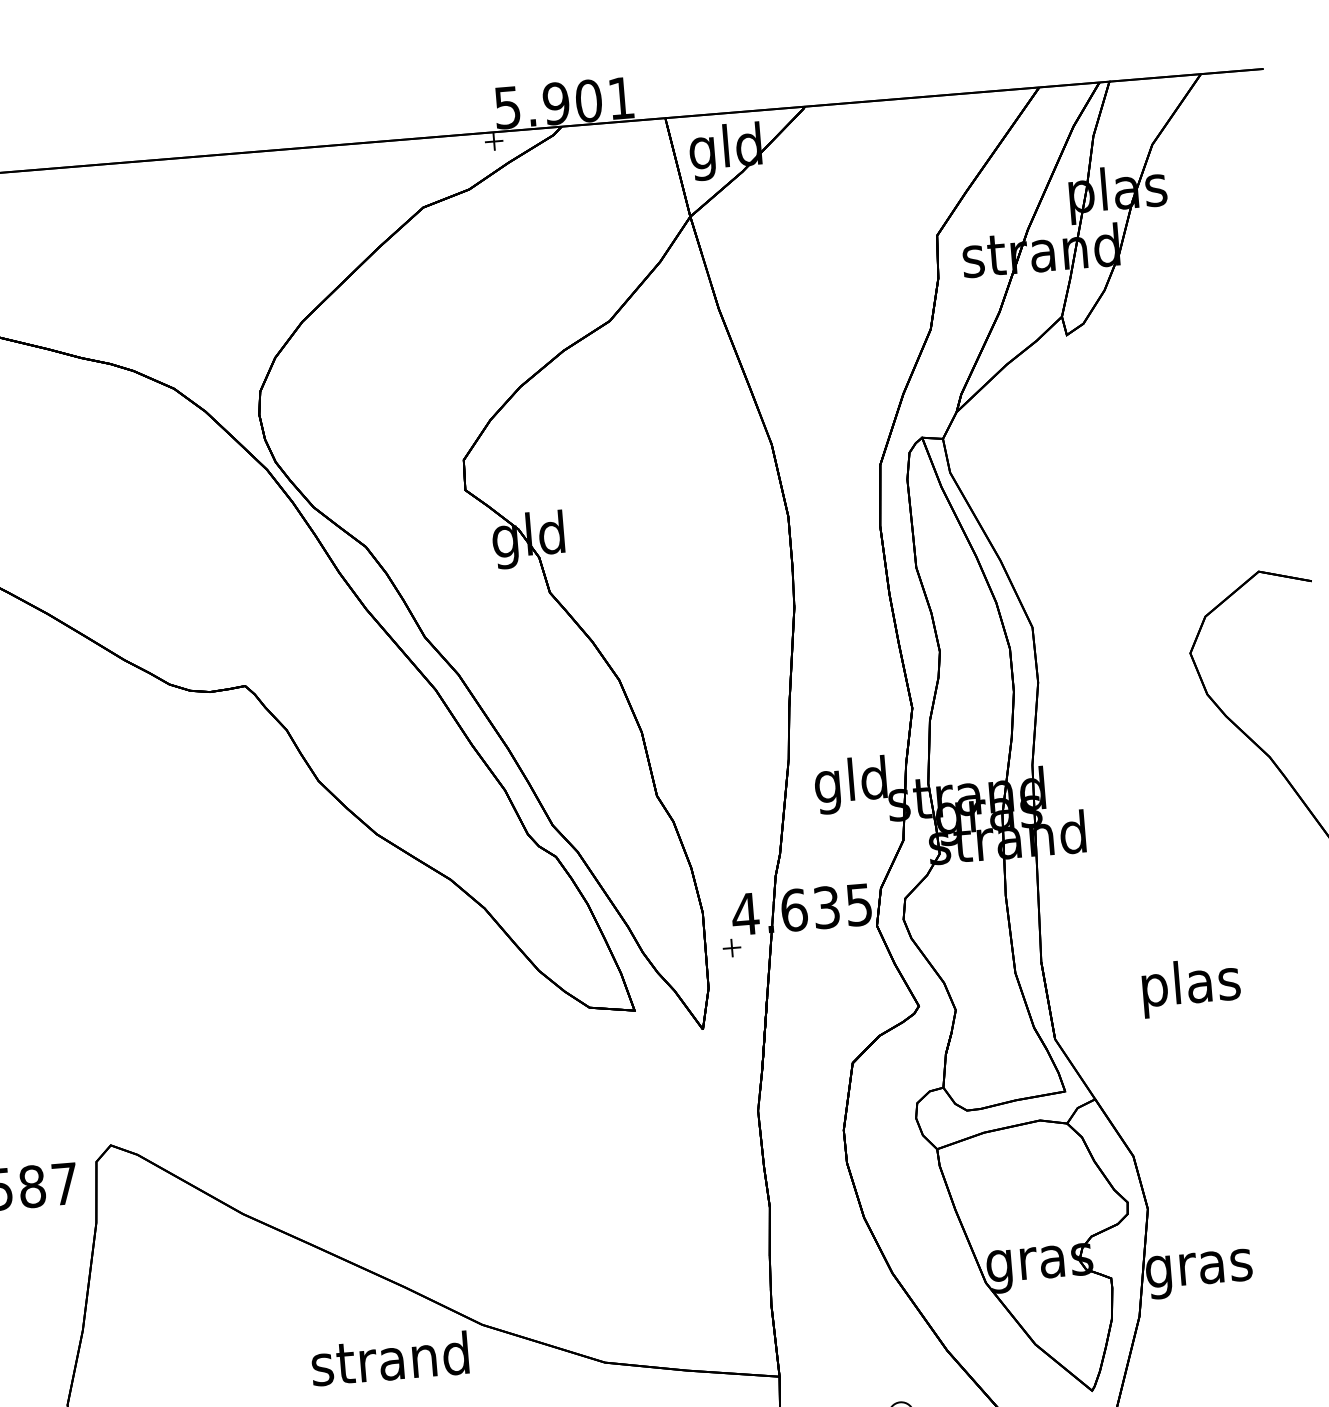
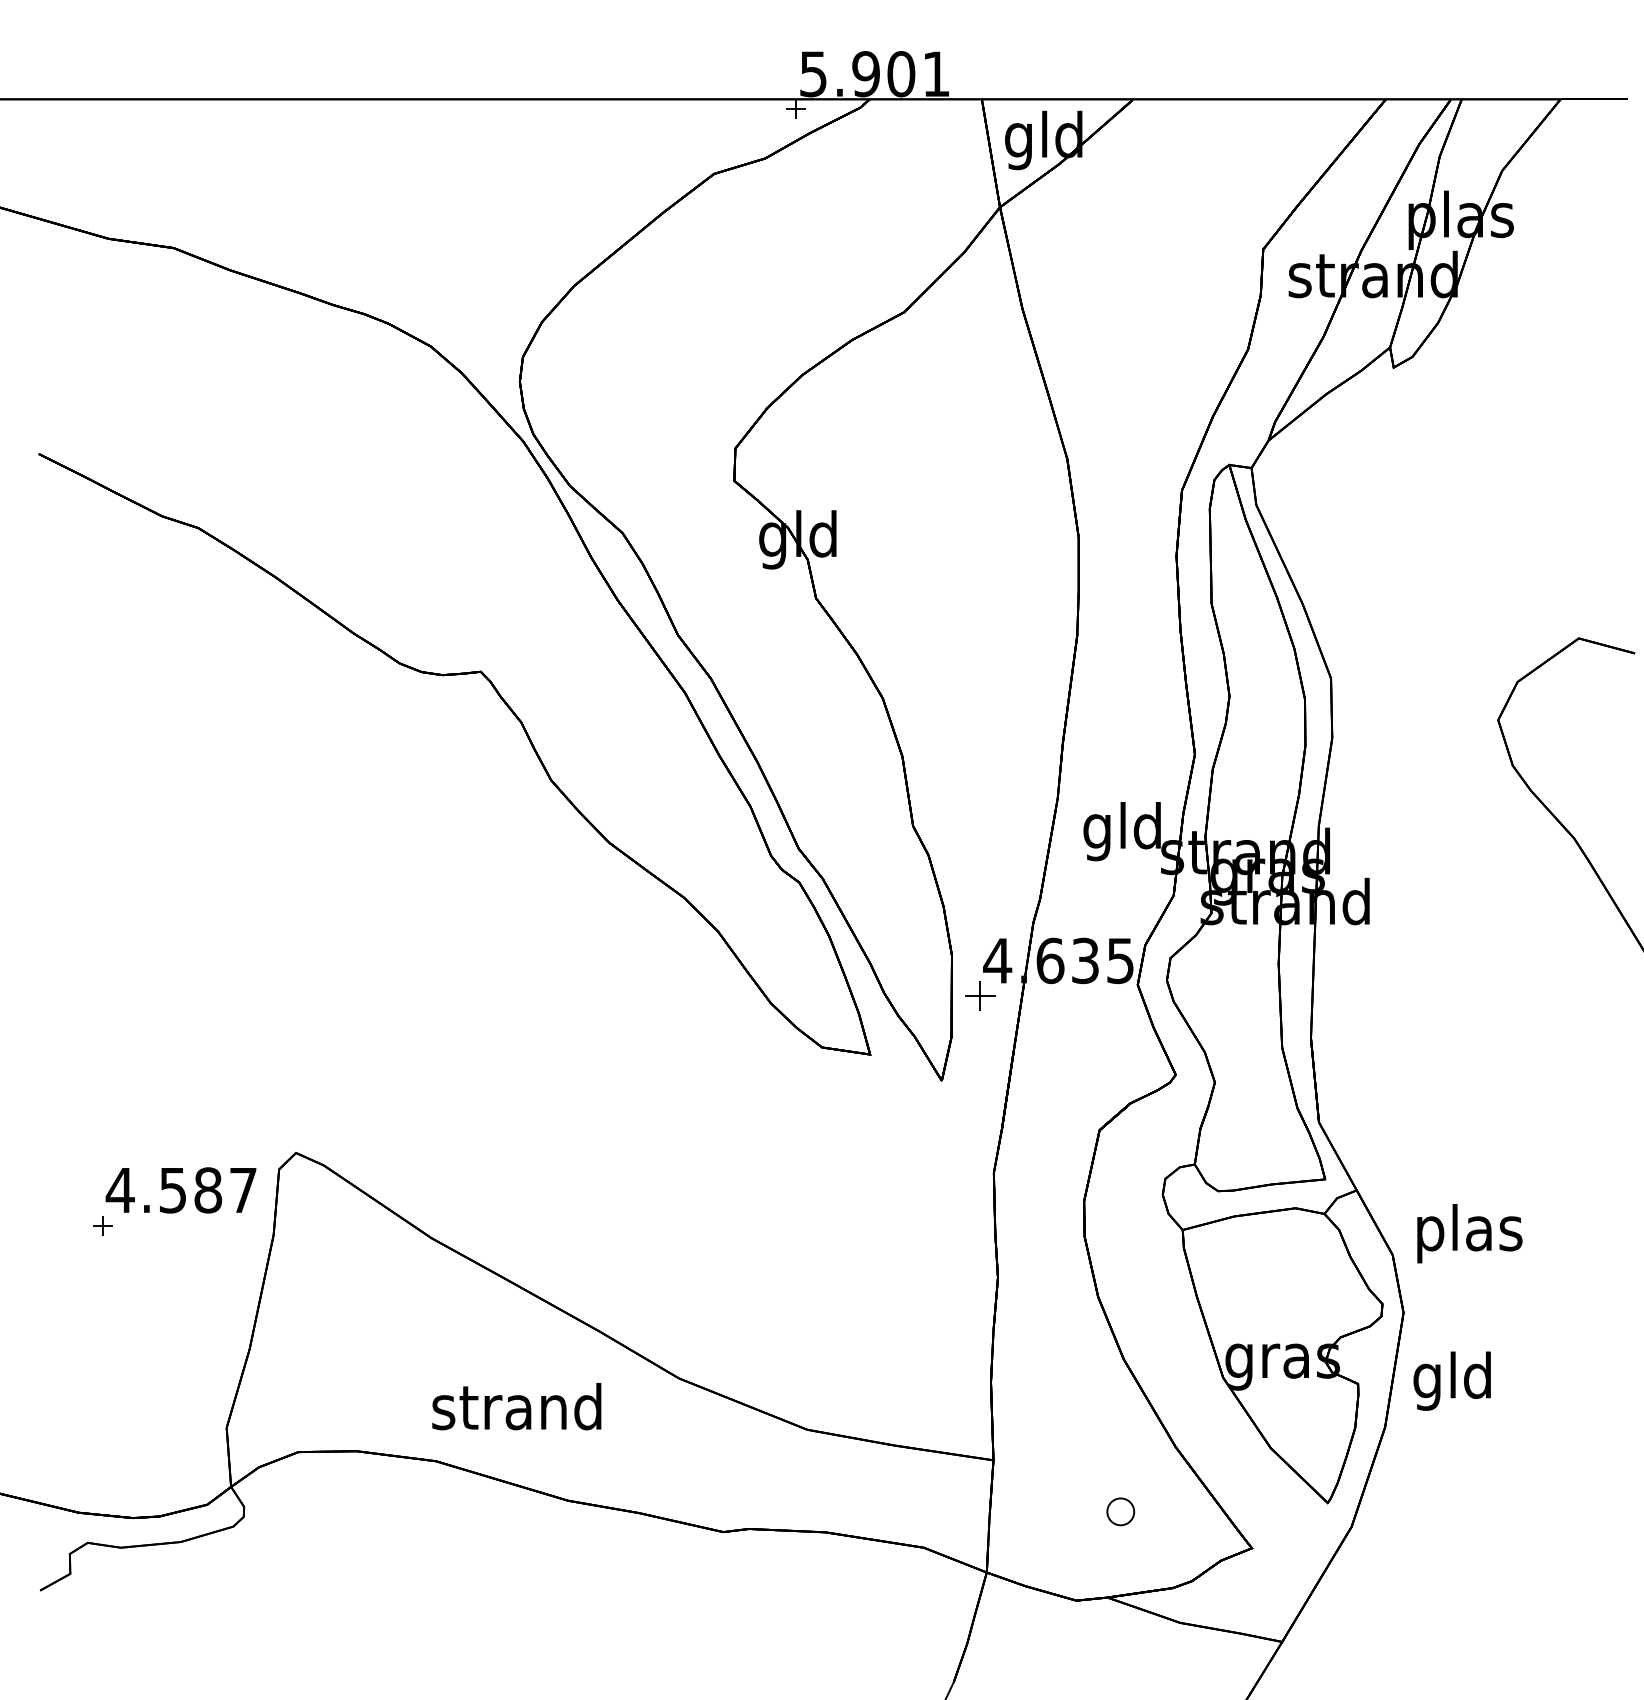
part: (731, 947) -> (979, 995), size x1.6
text: (1191, 987) -> (1469, 1233), moved
text: (1199, 1267) -> (1453, 1380), gras -> gld
text: (389, 1358) -> (516, 1406), moved

